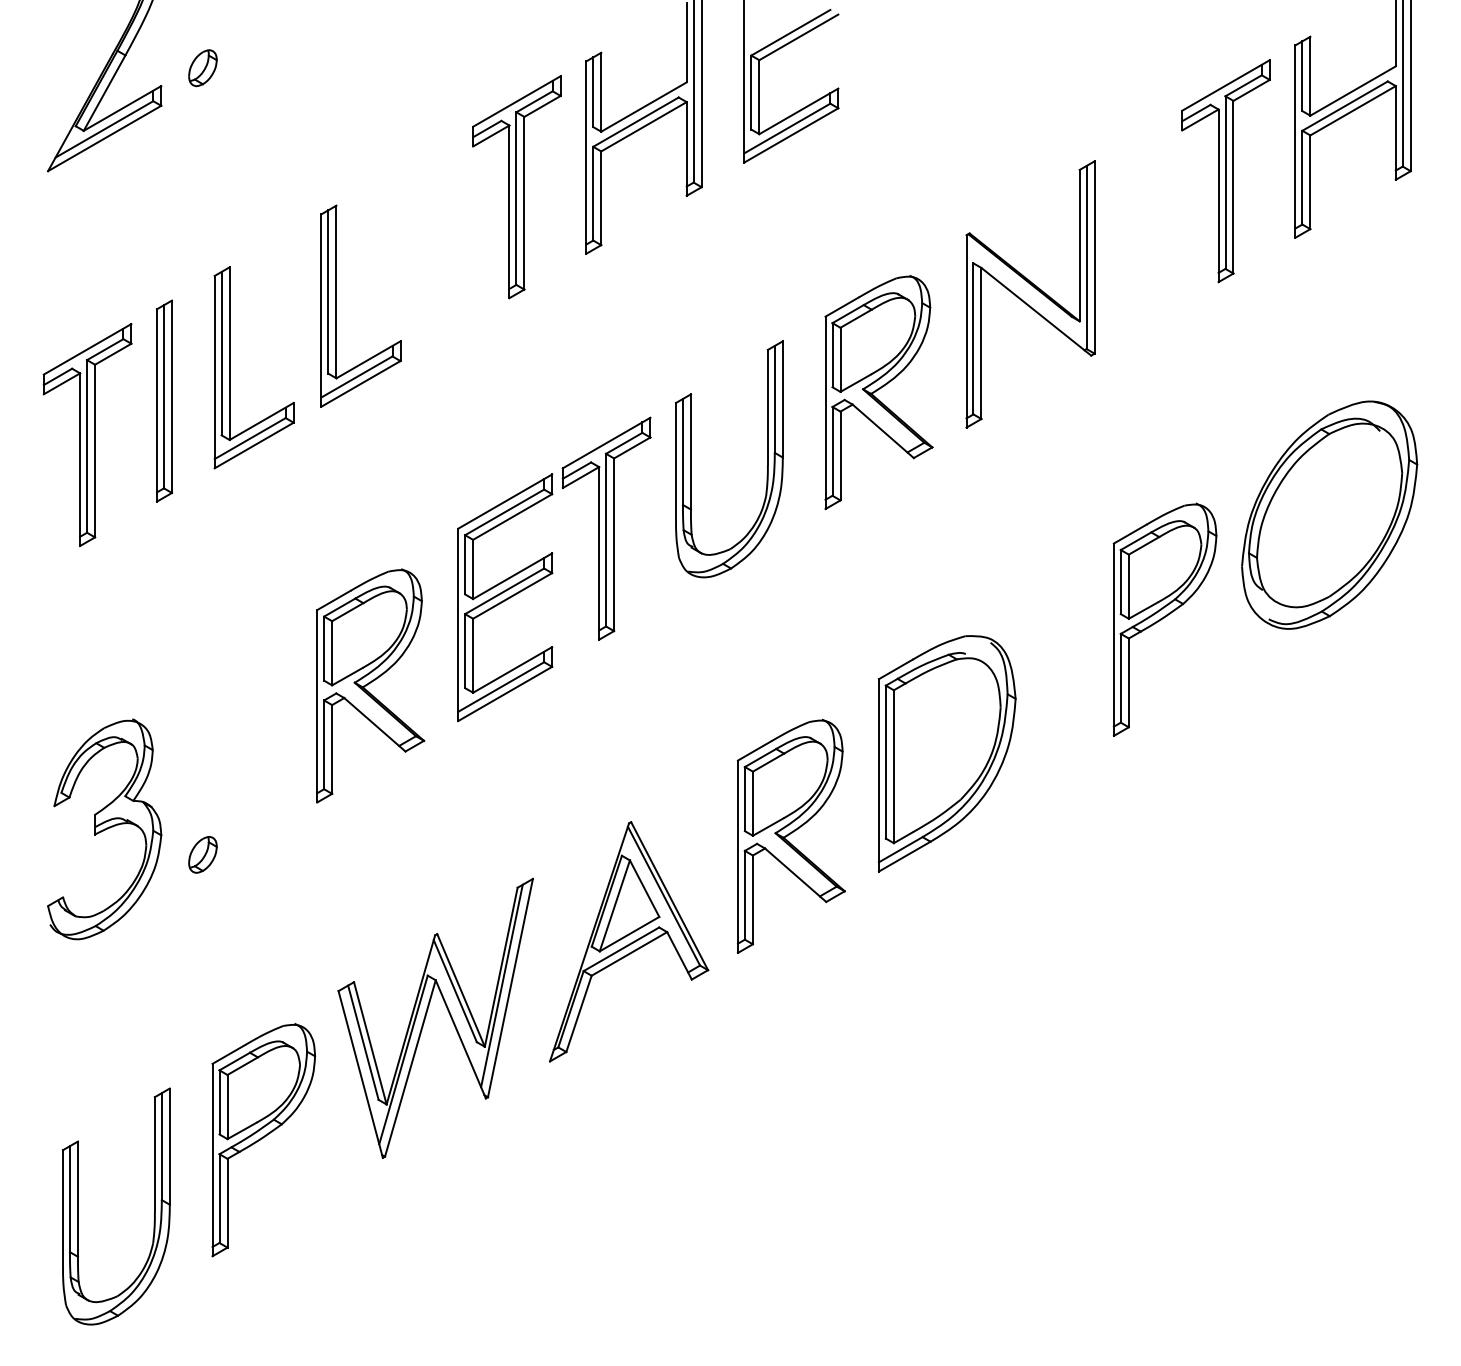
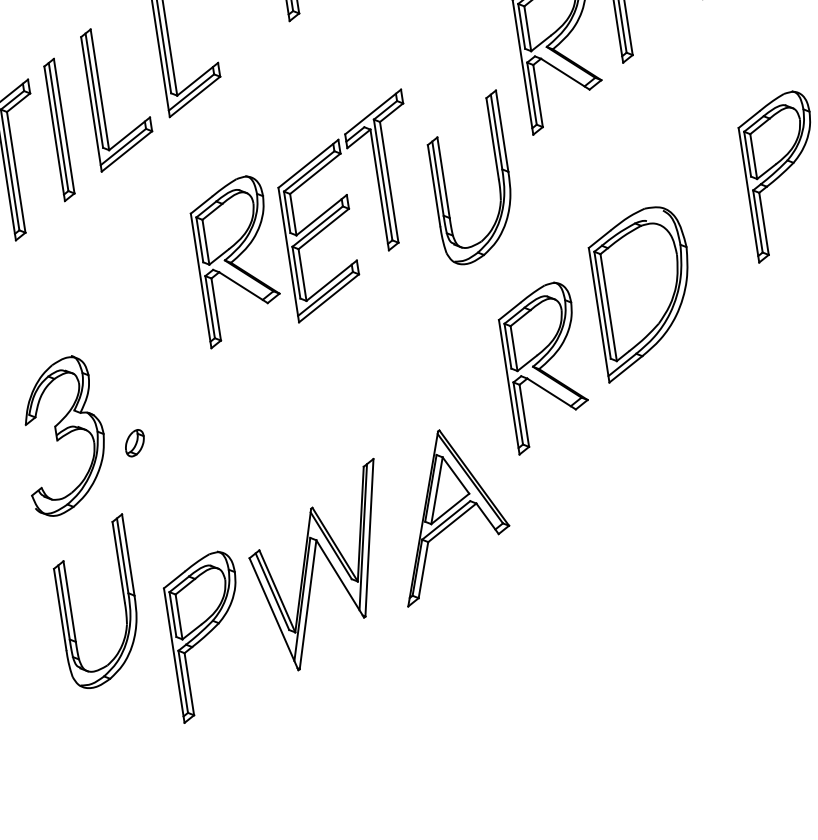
part: (691, 459) -> (444, 182), moved
part: (370, 685) -> (236, 260), moved
part: (628, 941) -> (450, 514), moved
part: (427, 1013) -> (314, 564), moved
part: (78, 1206) -> (70, 606), moved

